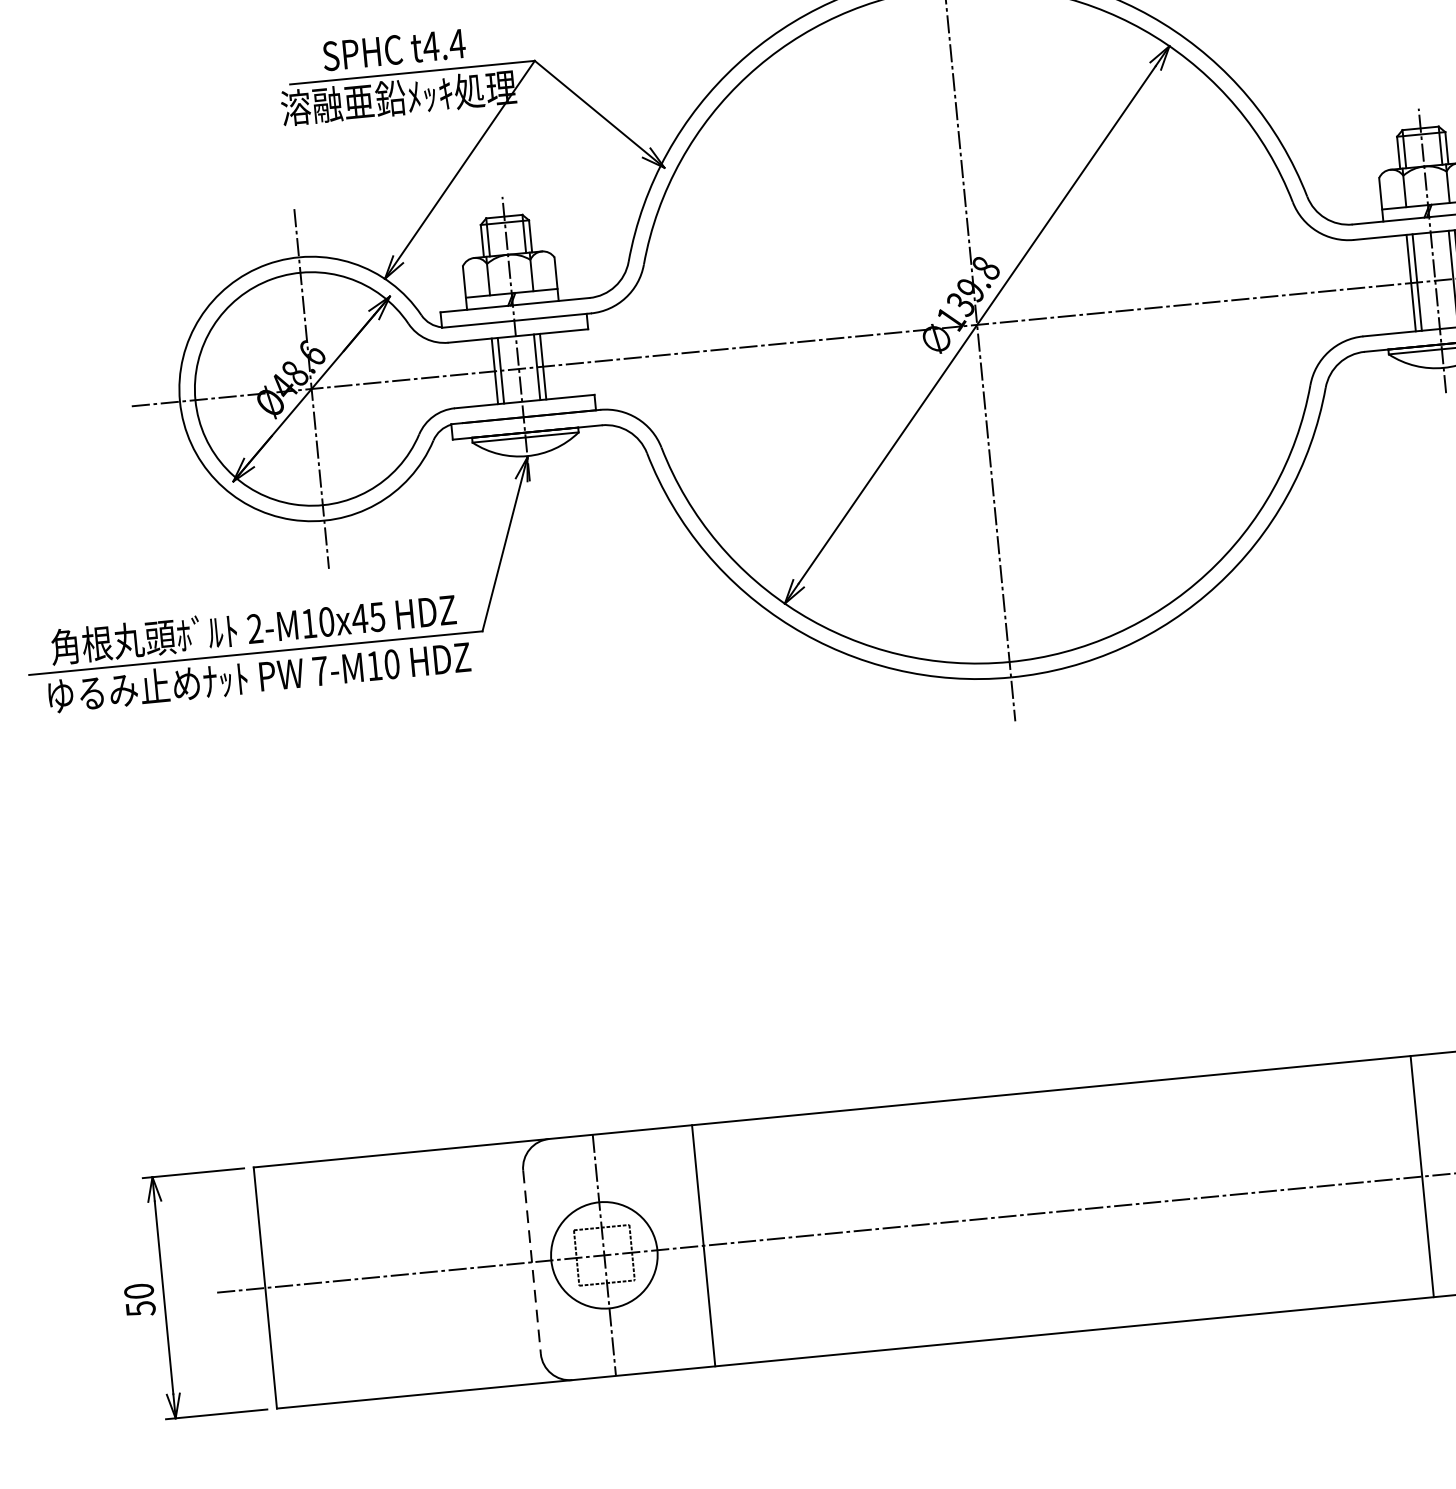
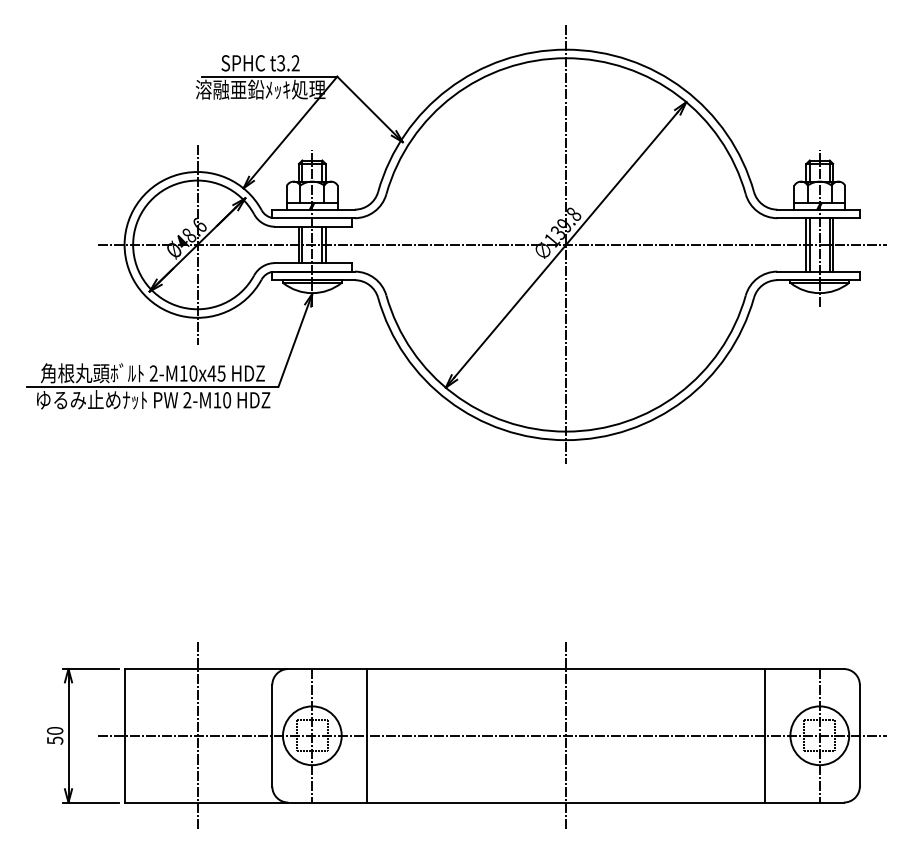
text: (442, 45) -> (287, 63), t4.4 -> t3.2
text: (320, 671) -> (187, 400), 7-M10 -> 2-M10
line: (1063, 1210) -> (566, 735), added
line: (532, 1261) -> (272, 735), dashed -> solid
line: (396, 1274) -> (197, 735), added

